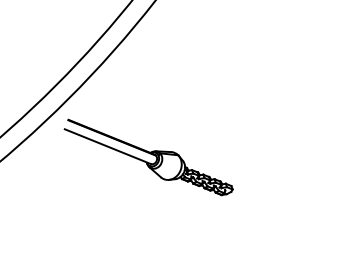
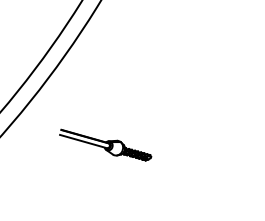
part: (148, 157) -> (105, 144), size x0.6

